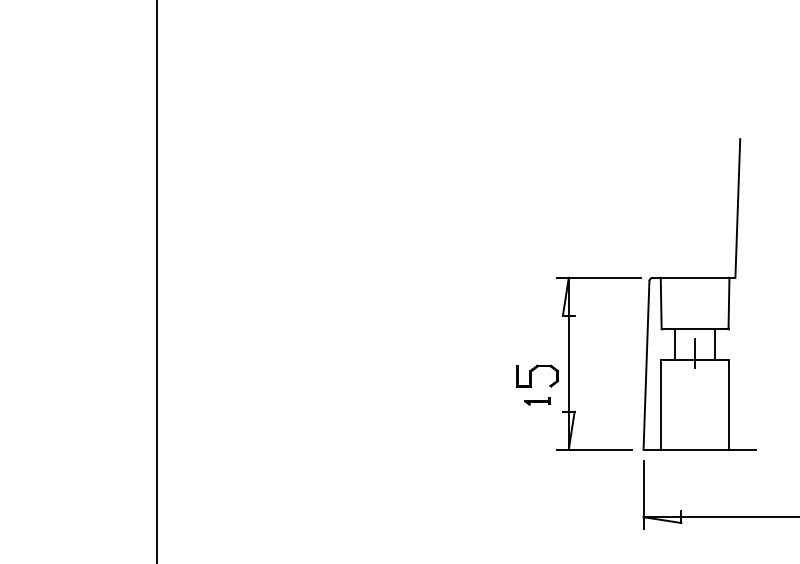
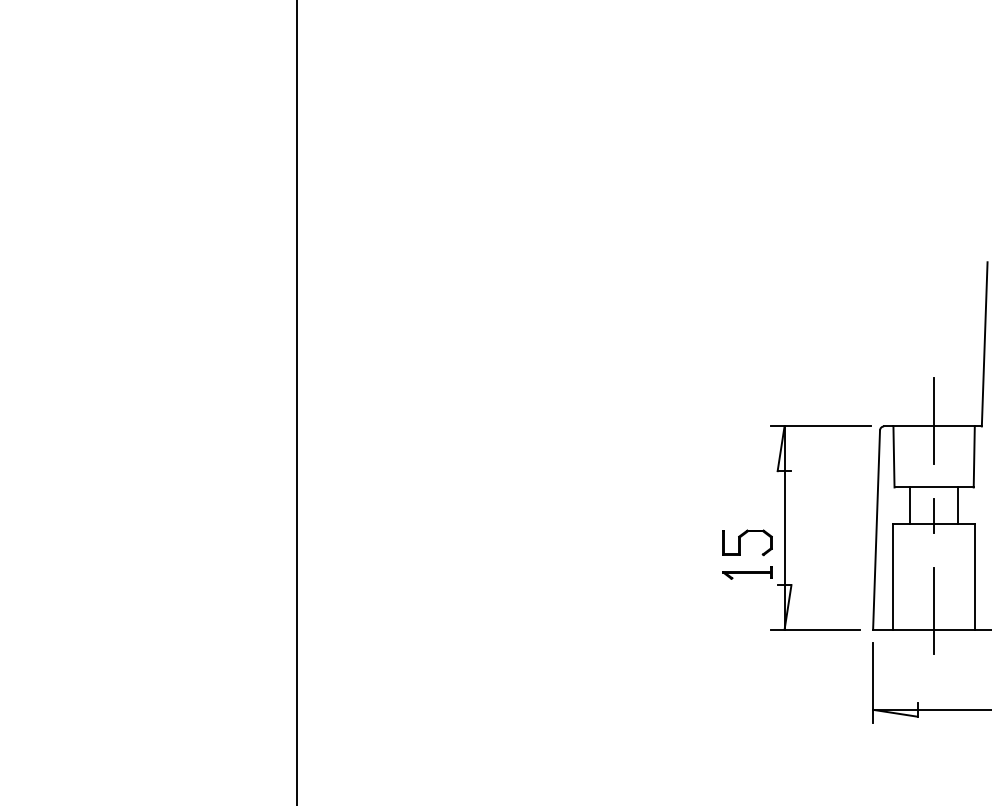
line: (695, 273) -> (934, 421), added
part: (537, 401) -> (747, 572), size x1.67
line: (695, 433) -> (934, 610), added

